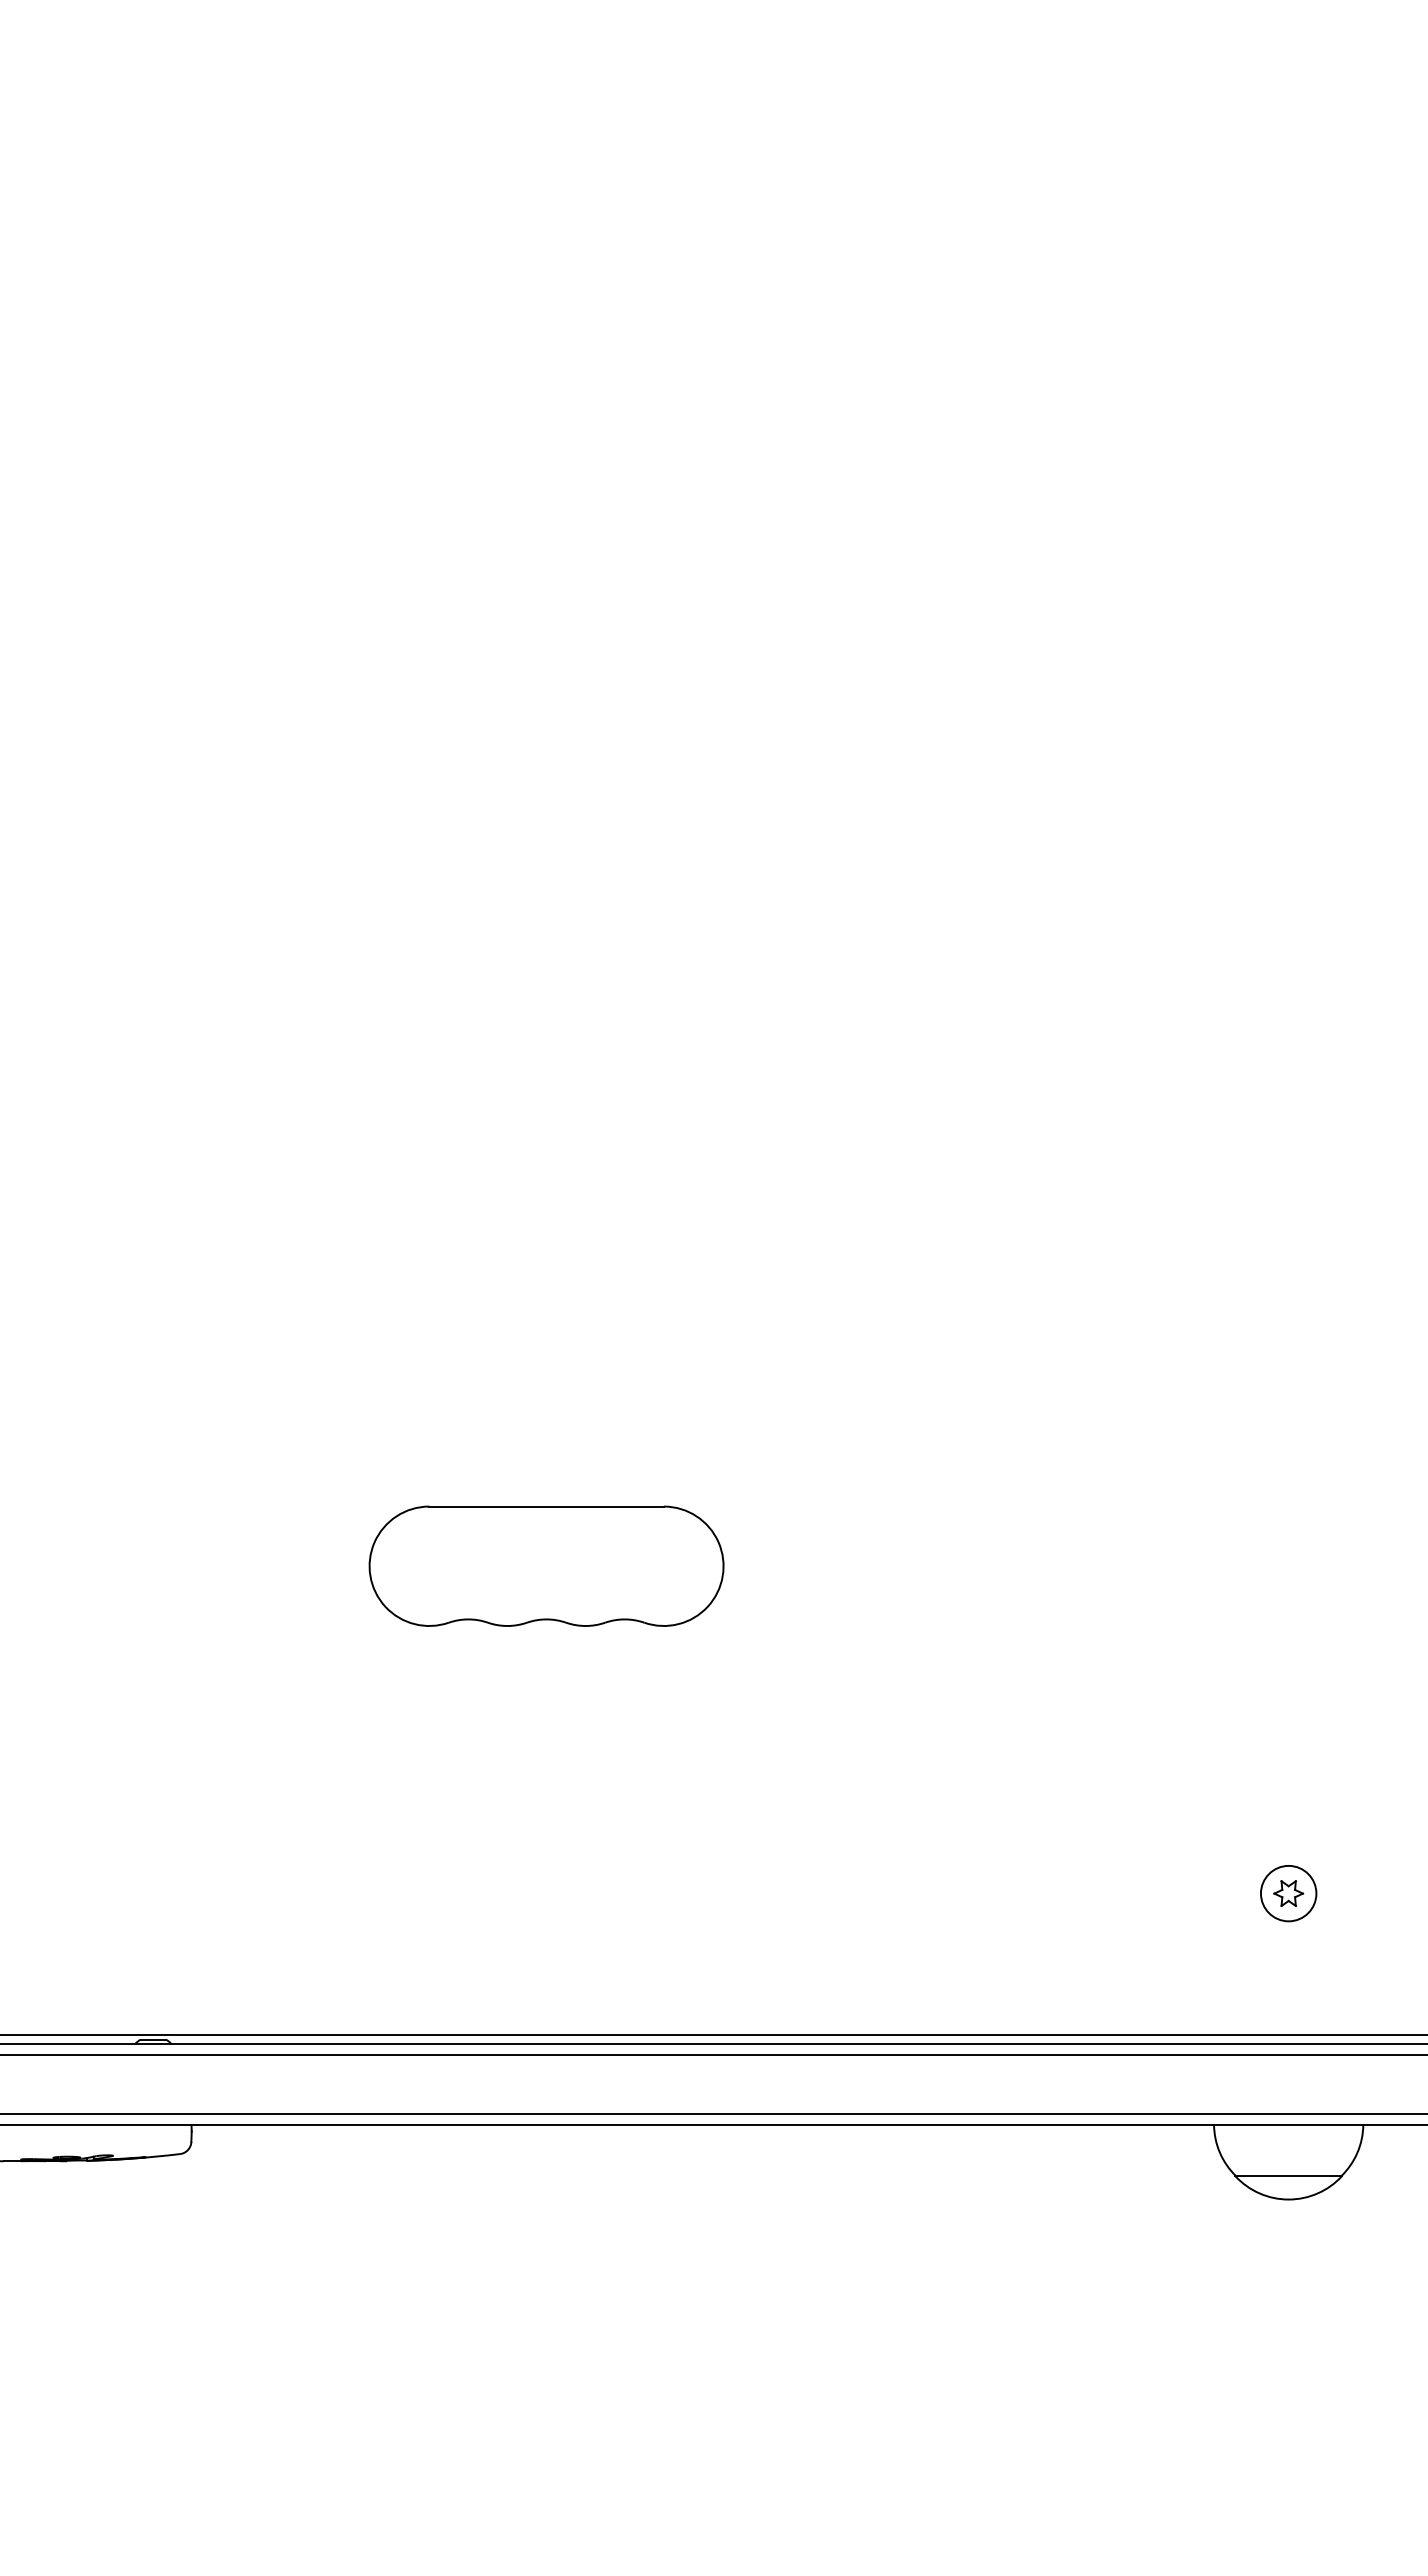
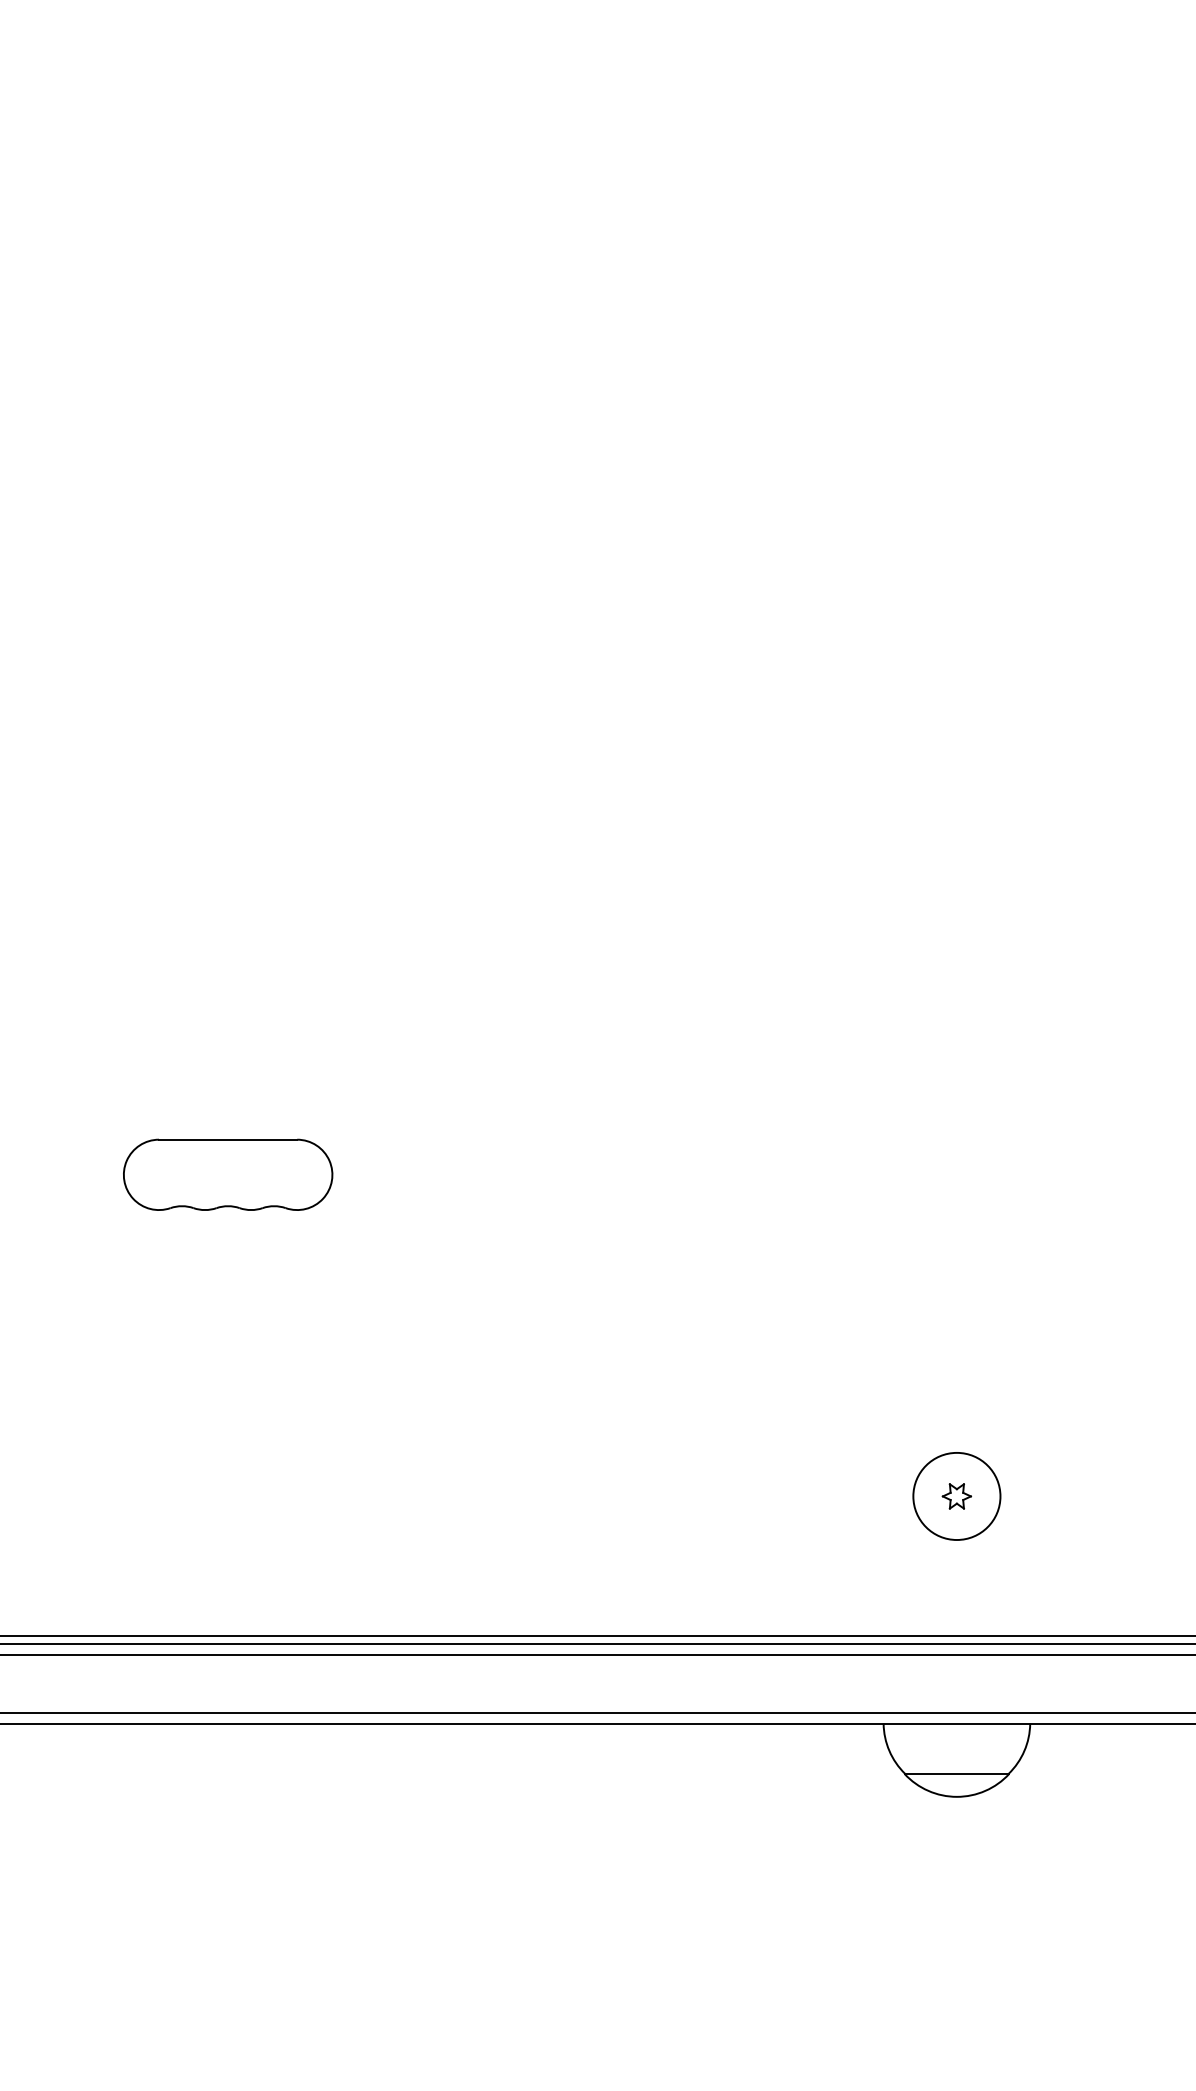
part: (546, 1565) -> (228, 1174), size x0.6
circle: (1288, 1893) -> (956, 1496), size x1.6

